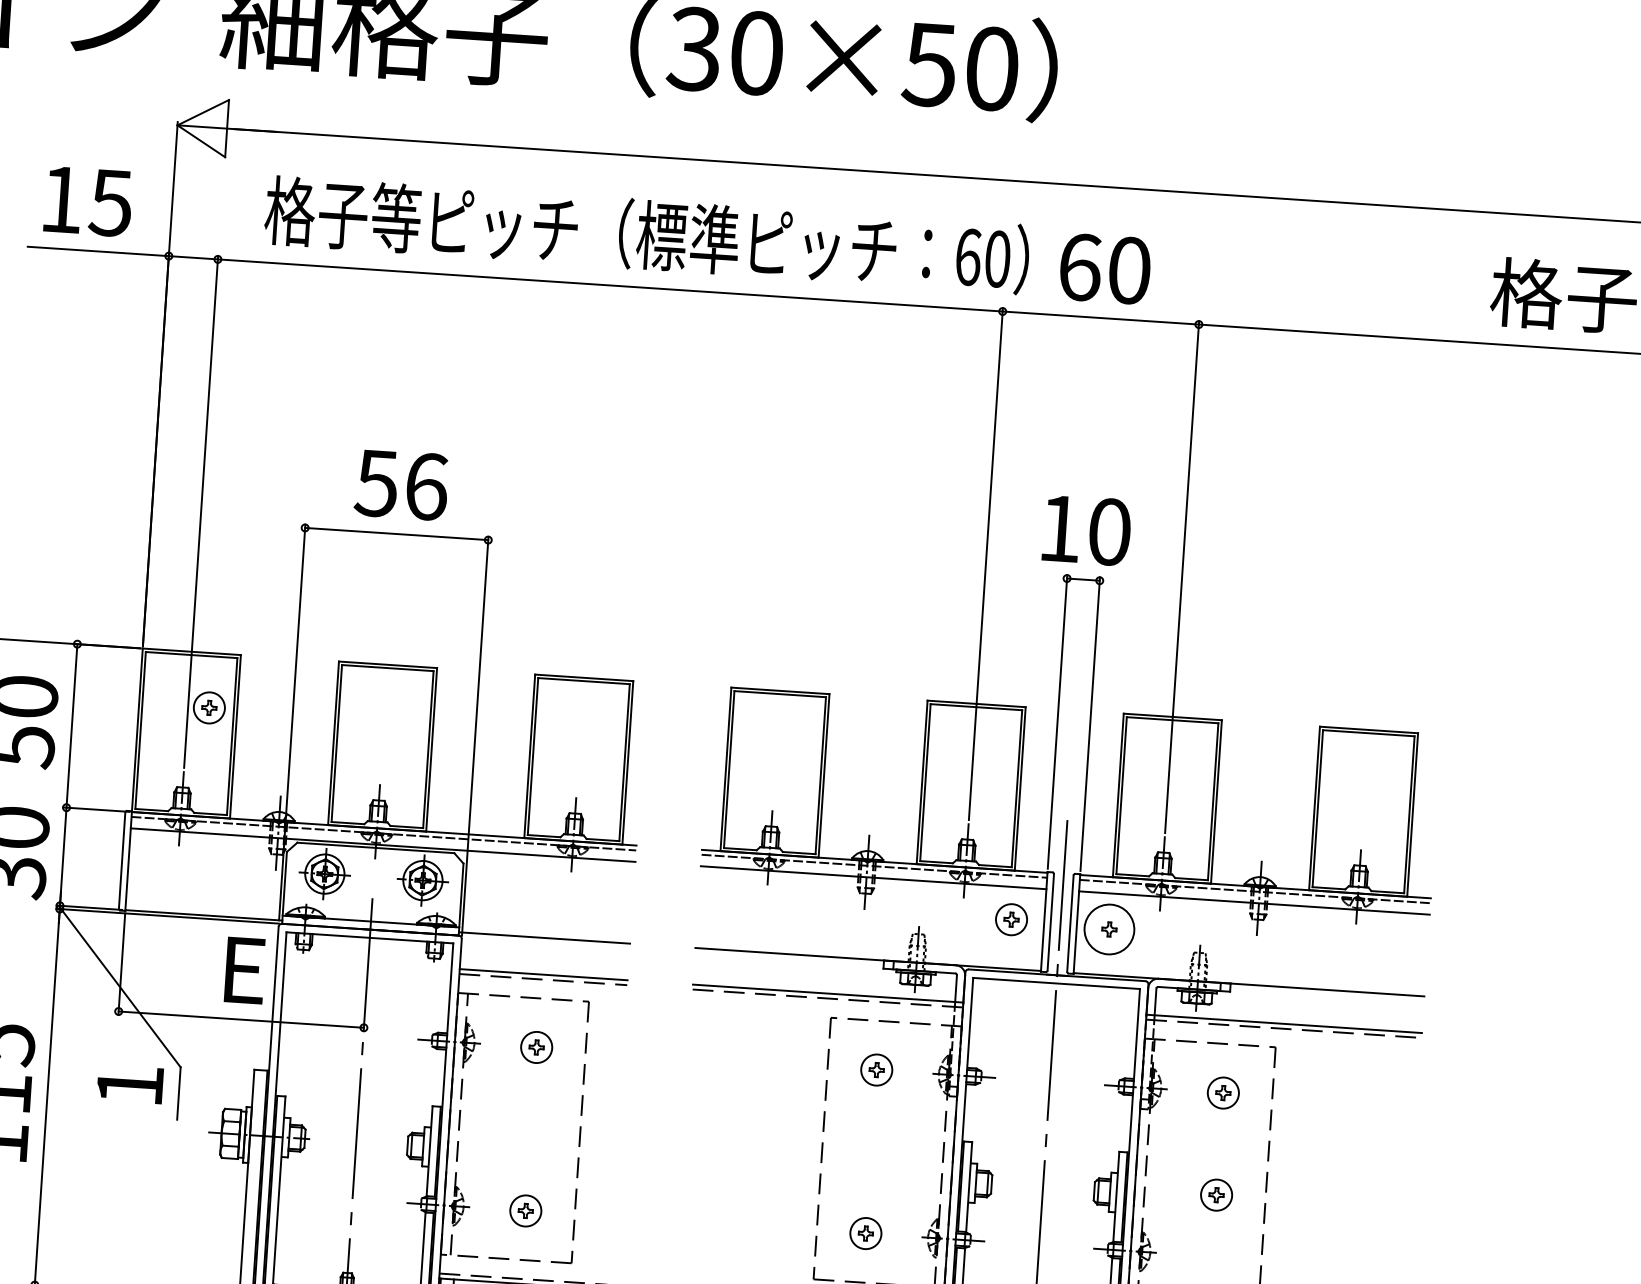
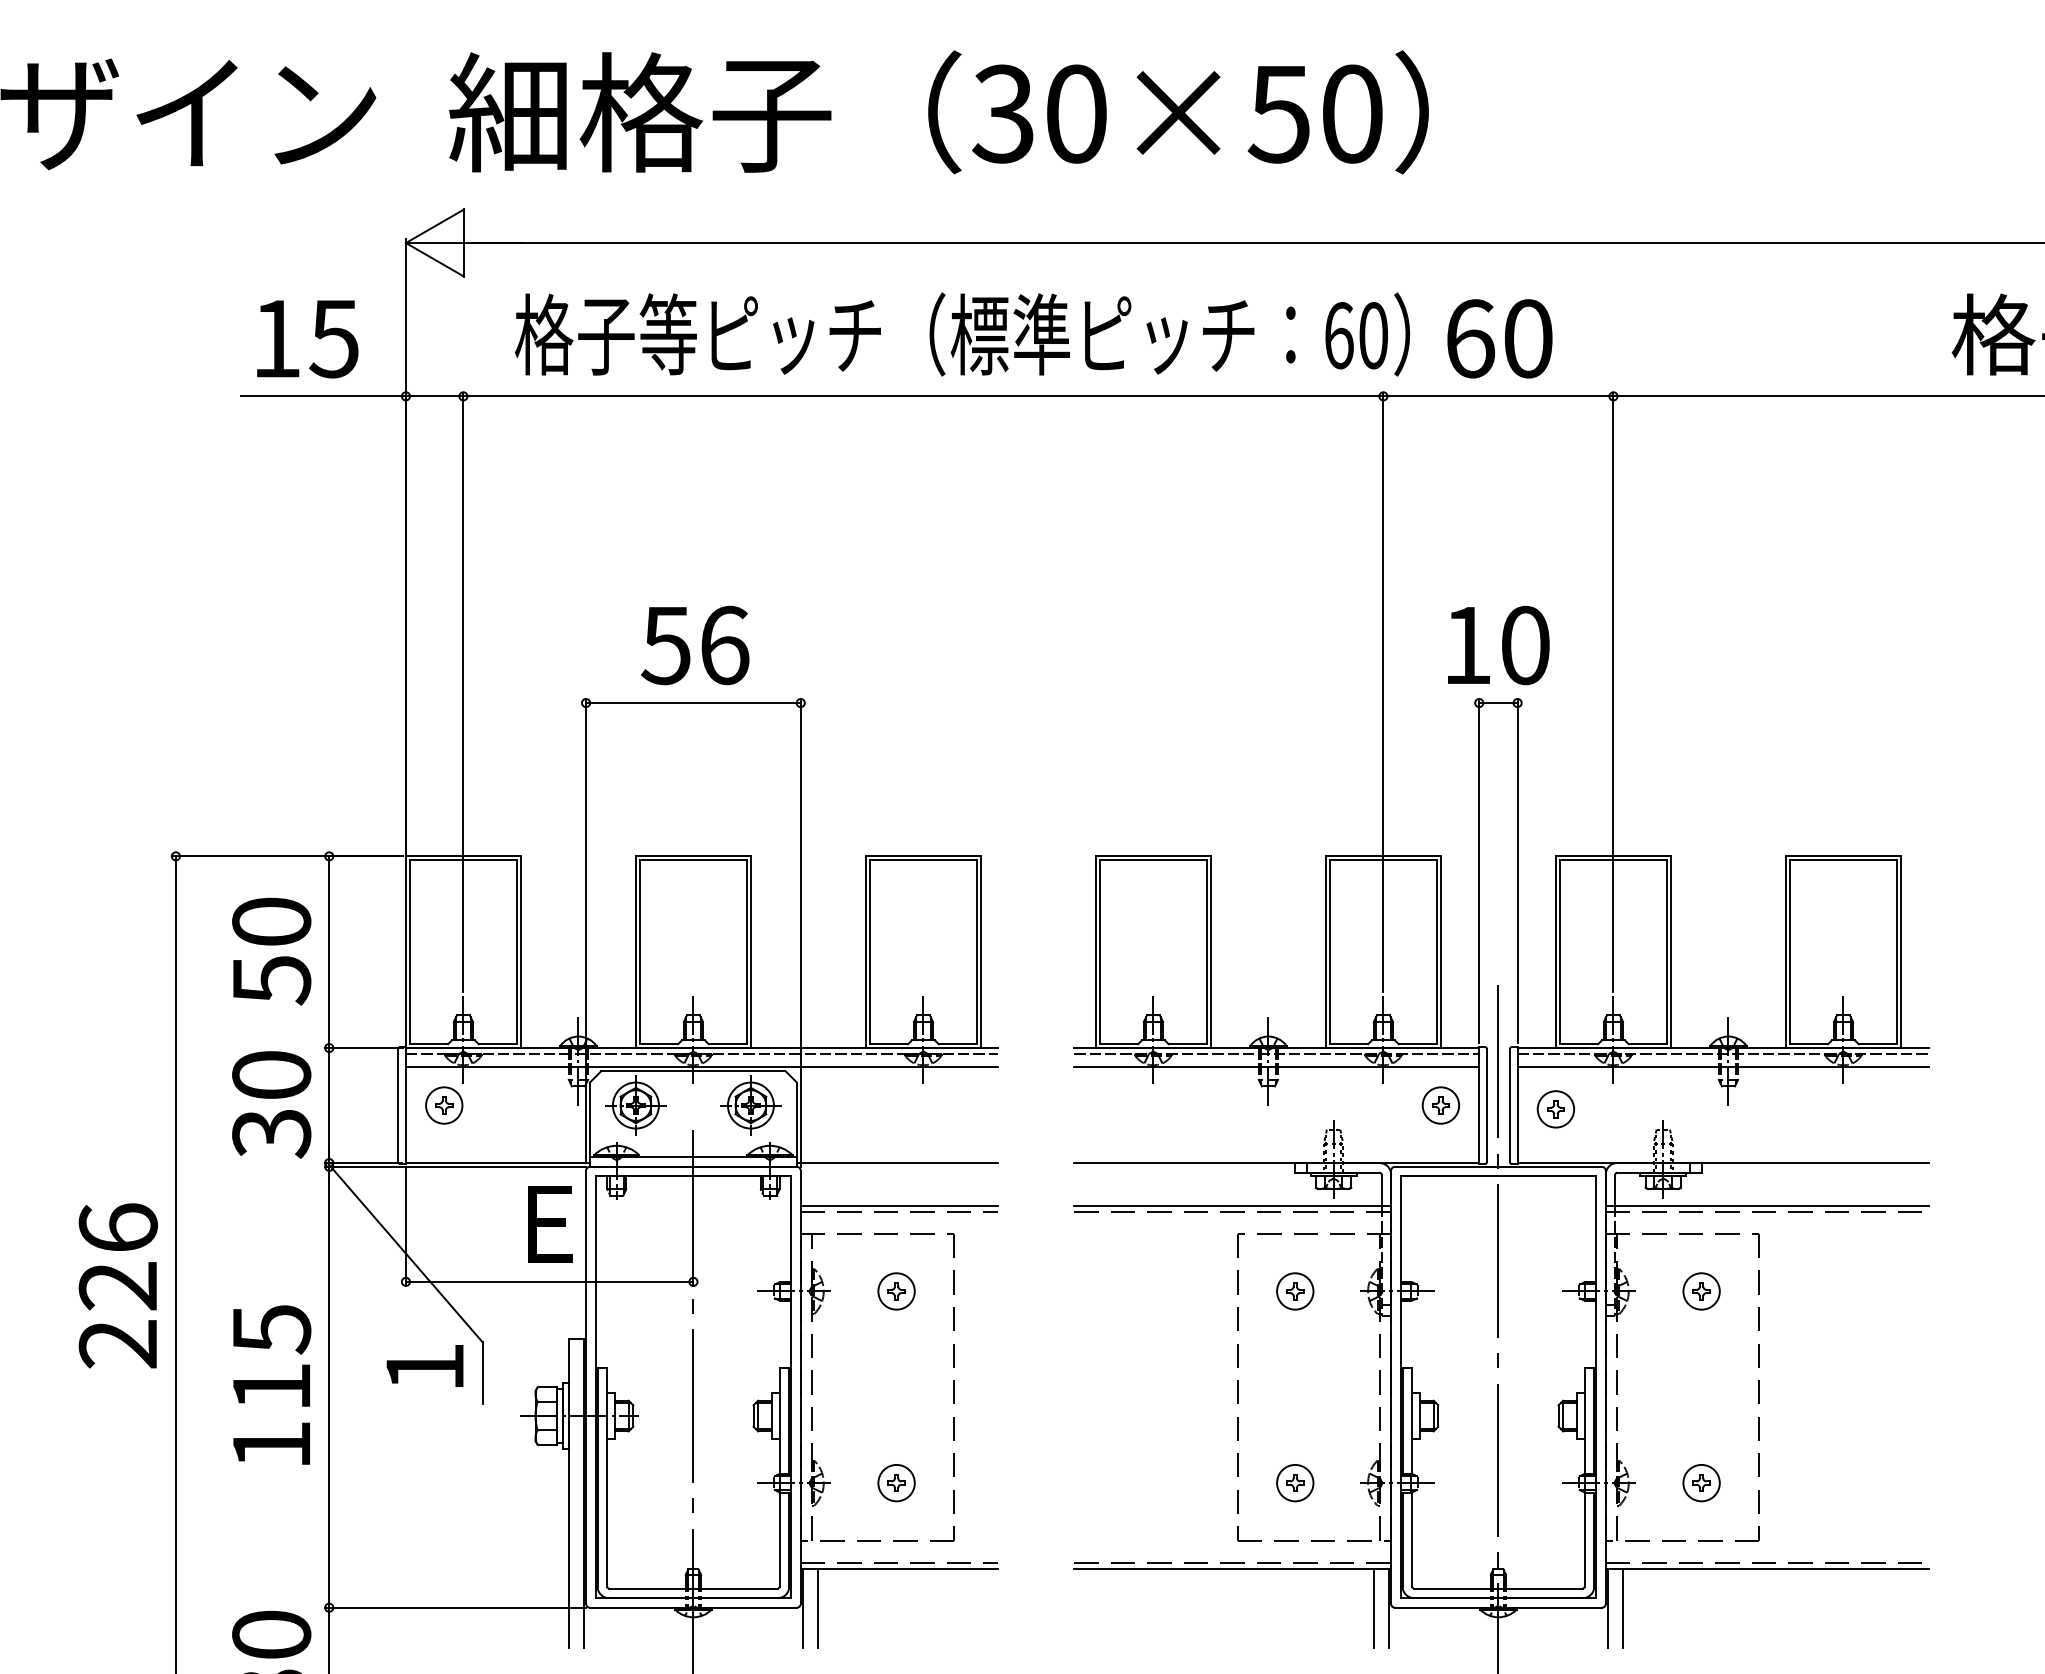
part: (209, 707) -> (444, 1105), moved
circle: (1109, 929) -> (1555, 1109), size x0.62
part: (1216, 1195) -> (1701, 1483), moved

